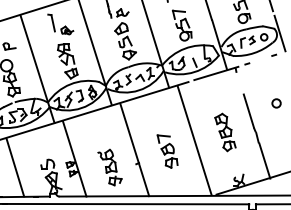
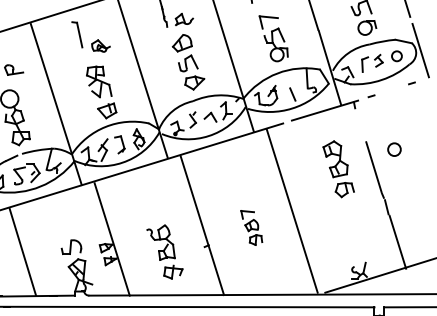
circle: (276, 103) -> (394, 149), moved
part: (225, 132) -> (338, 169), moved
part: (167, 151) -> (251, 227), size x0.7

